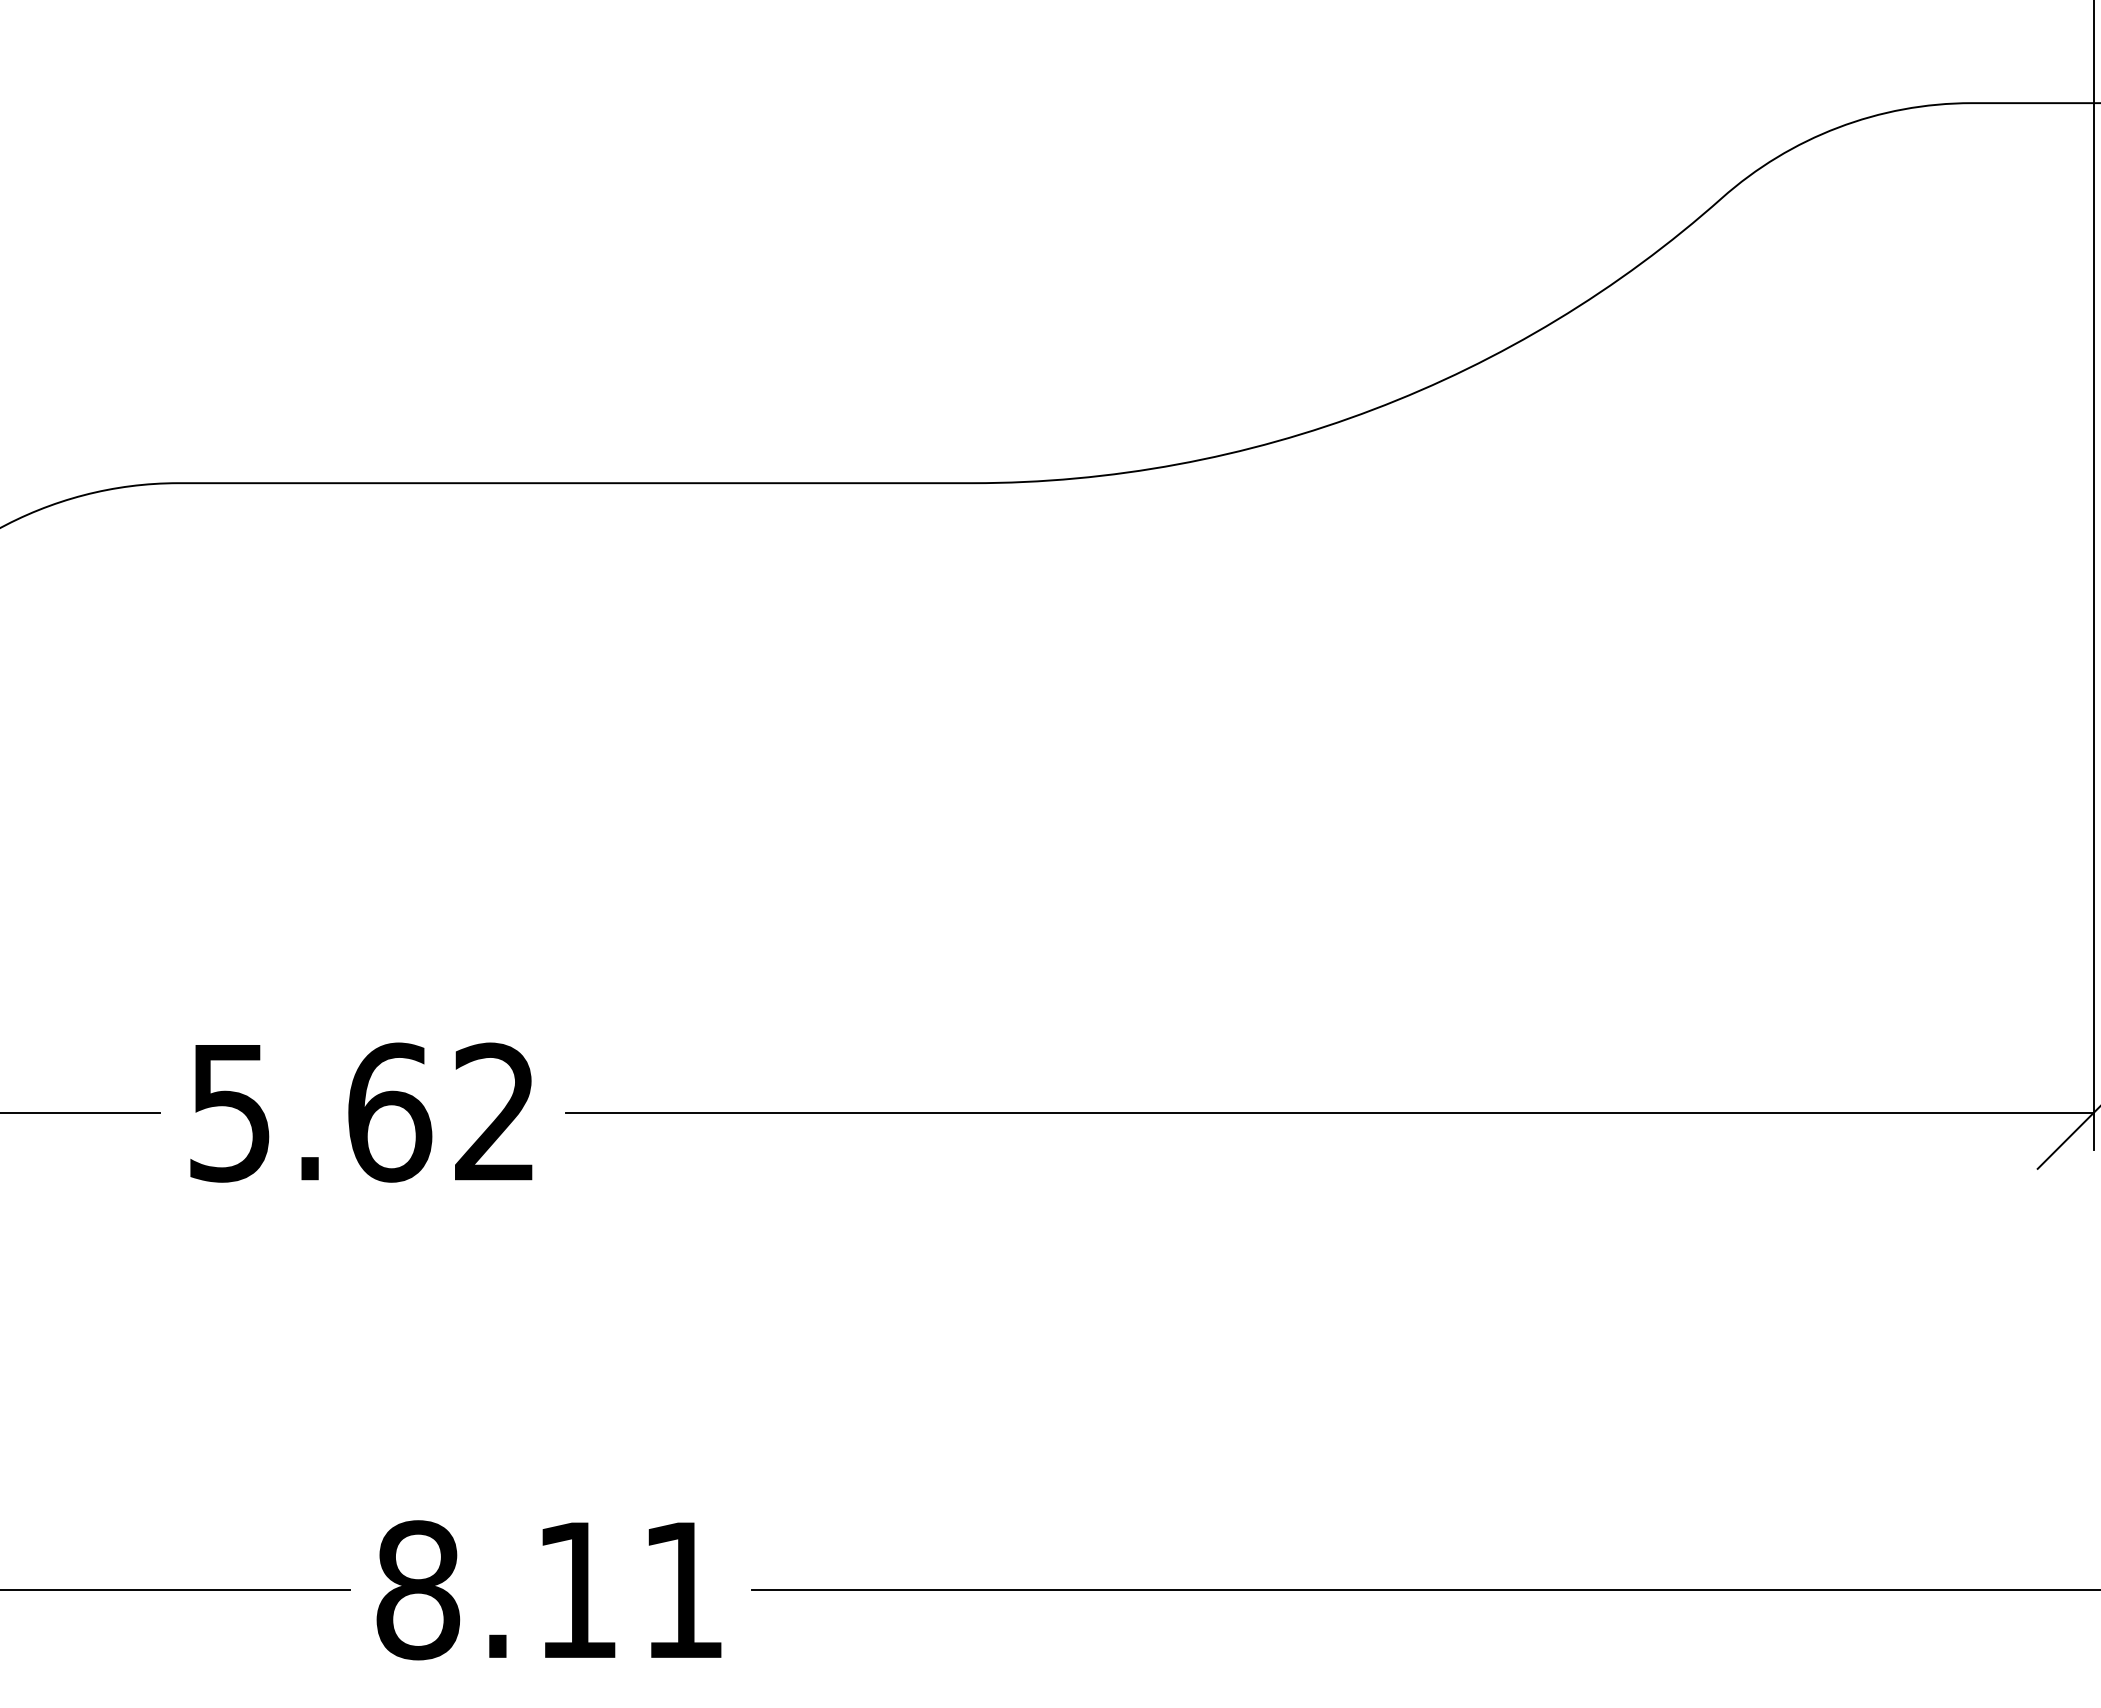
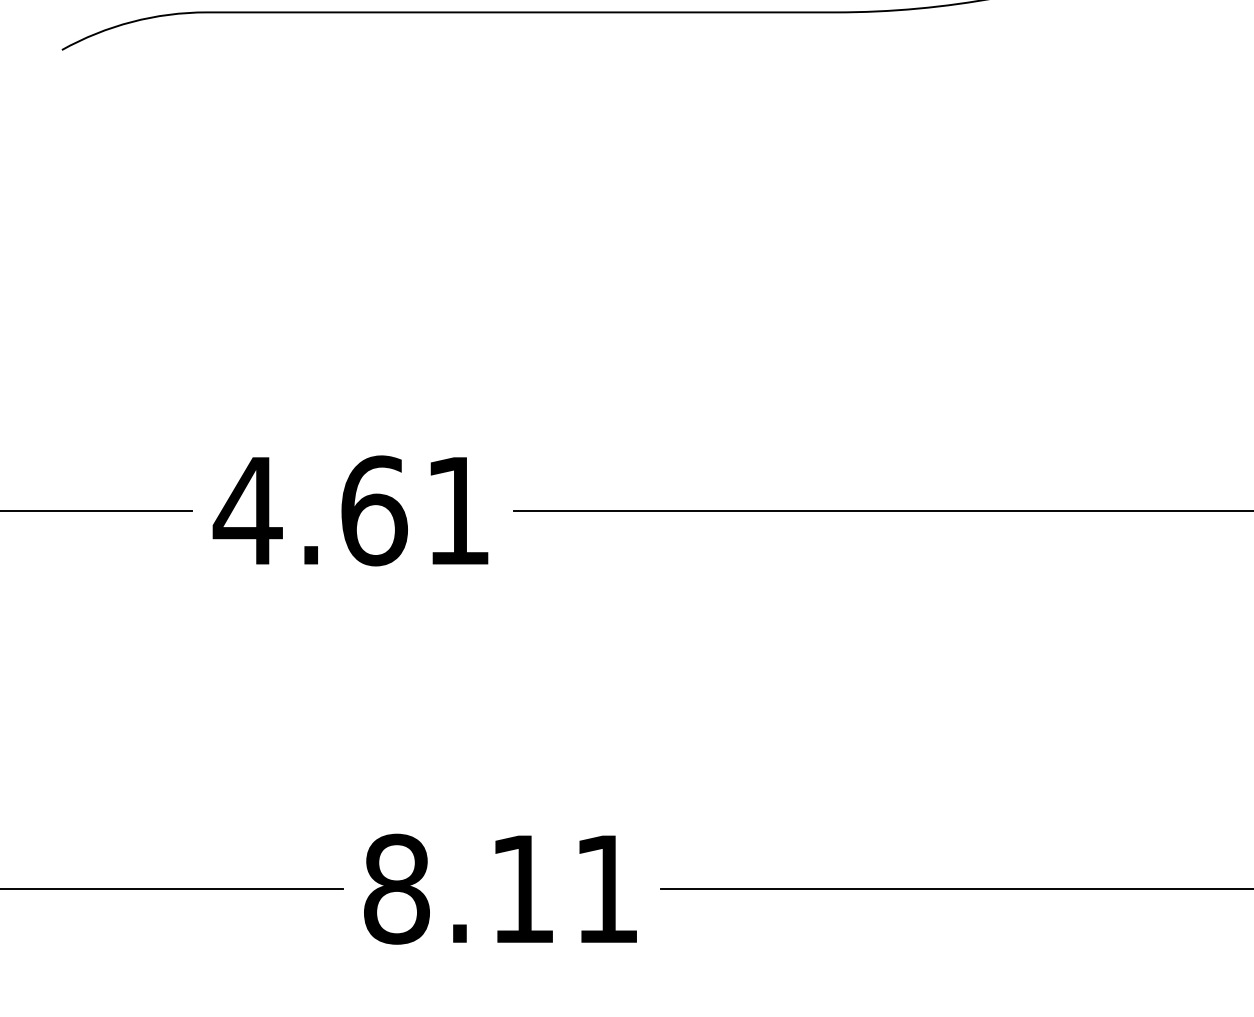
text: (359, 1112) -> (350, 510), 5.62 -> 4.61

